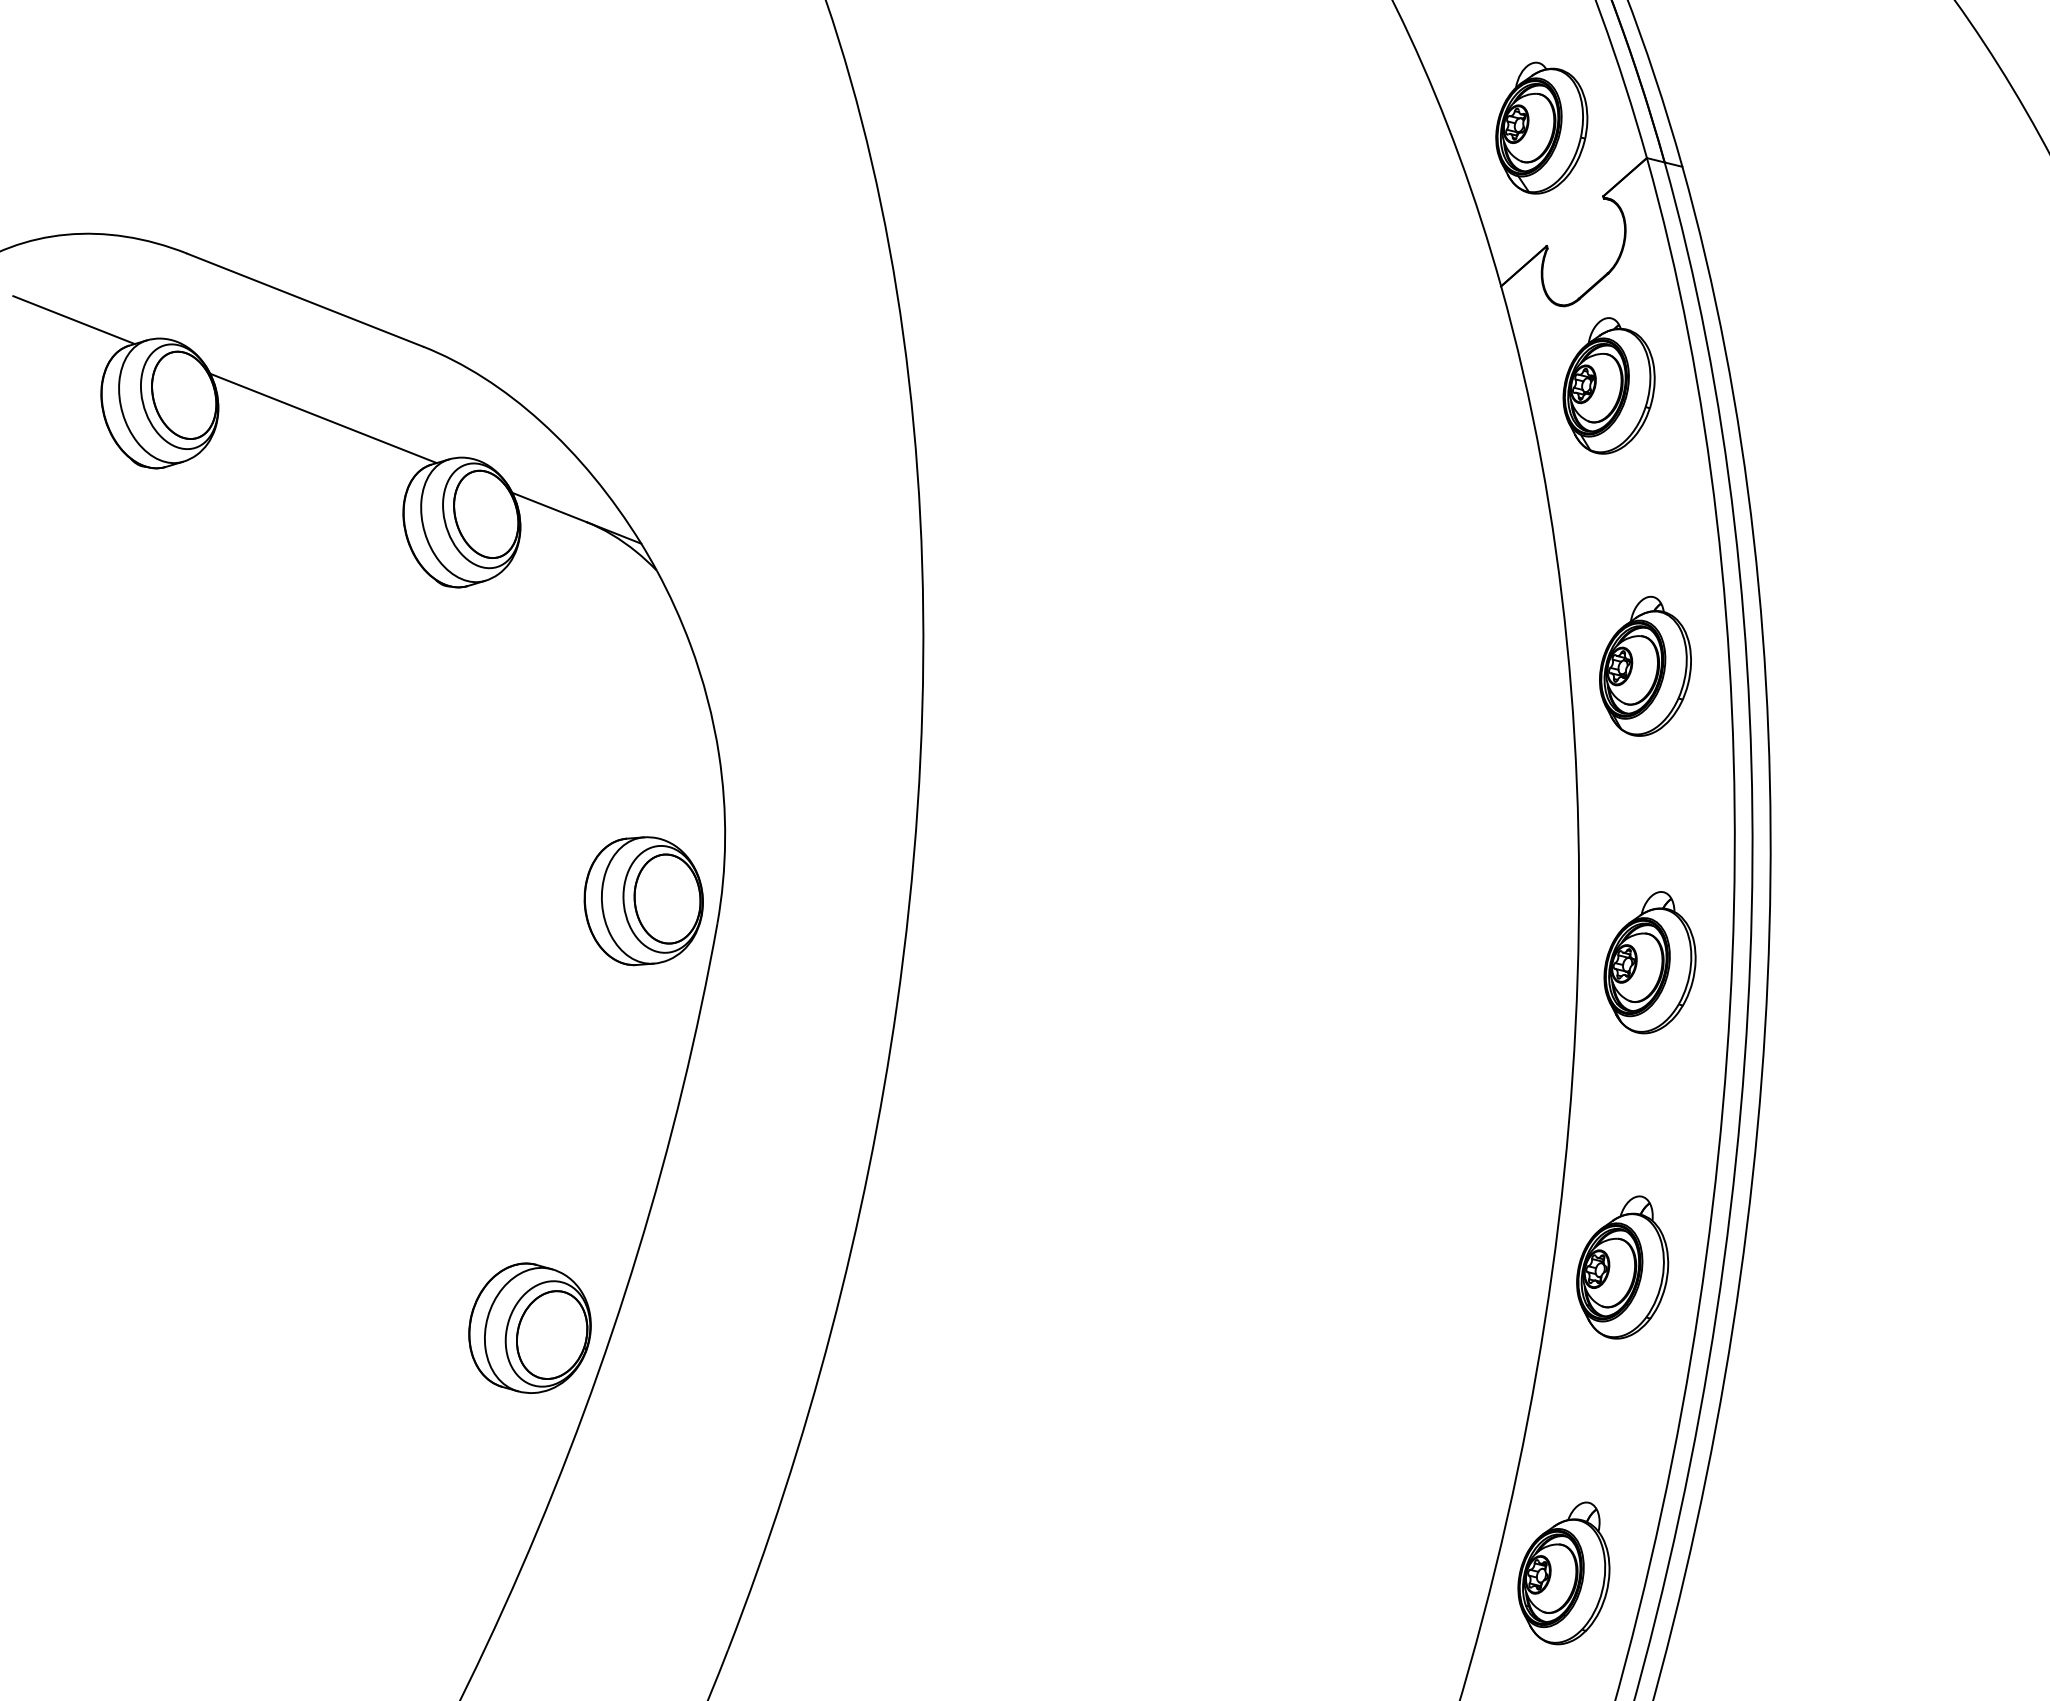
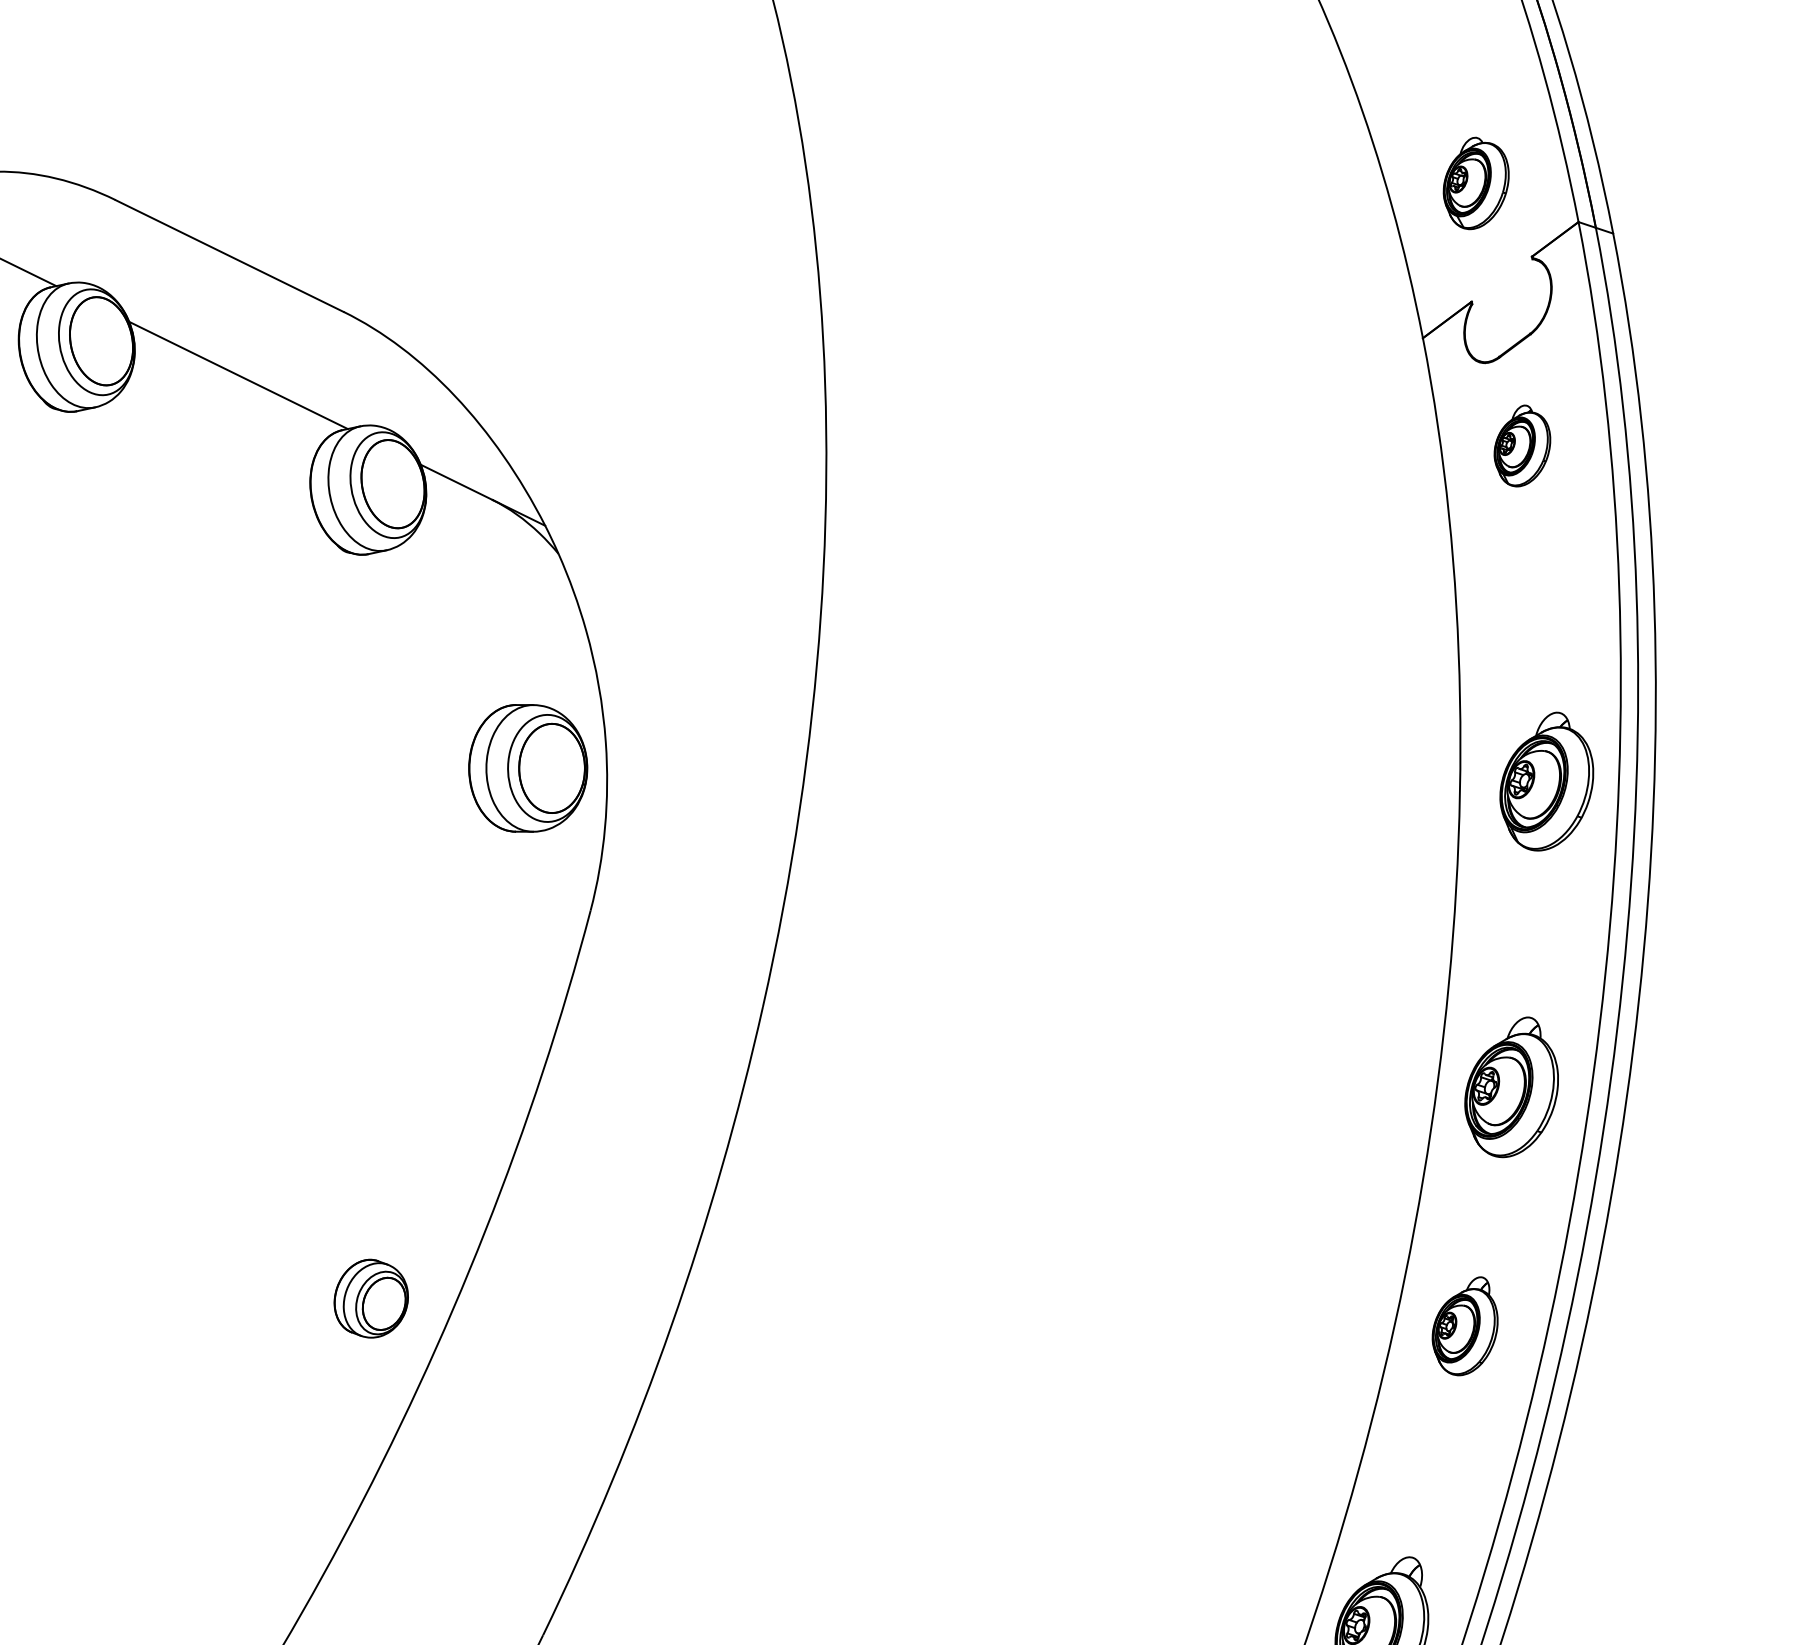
part: (1541, 127) -> (1475, 183), size x0.7
part: (1608, 385) -> (1522, 445), size x0.6
part: (1645, 665) -> (1547, 780), moved
part: (643, 901) -> (527, 768), moved
part: (1649, 962) -> (1511, 1086), moved
part: (1622, 1267) -> (1465, 1325), size x0.7
part: (529, 1327) -> (370, 1298), size x0.6

